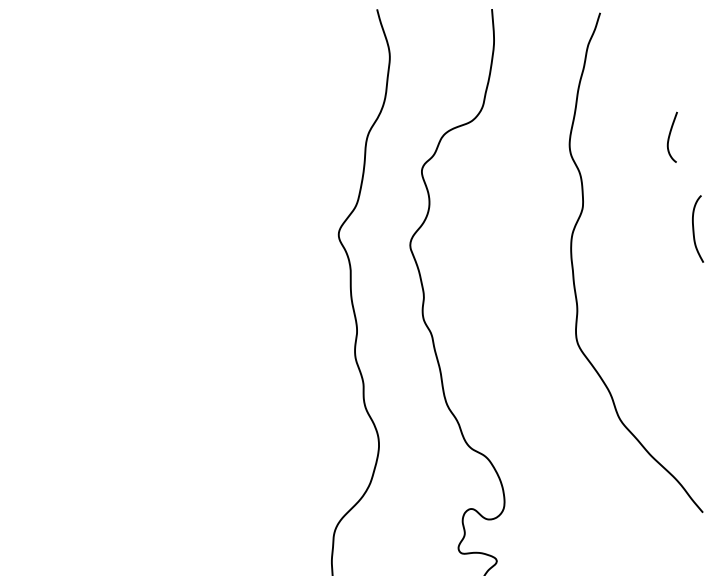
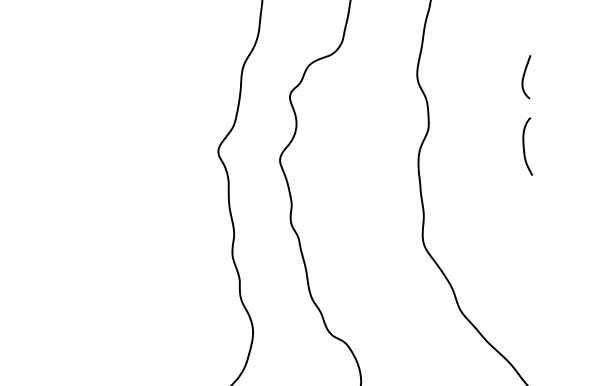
curve: (670, 136) -> (524, 76), moved

